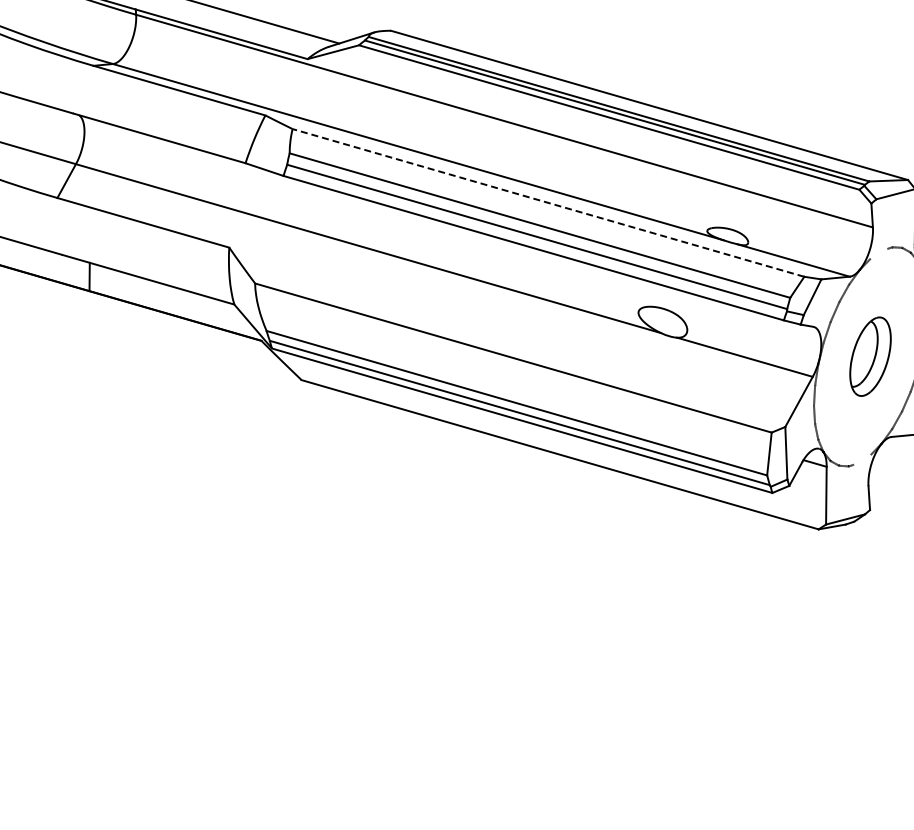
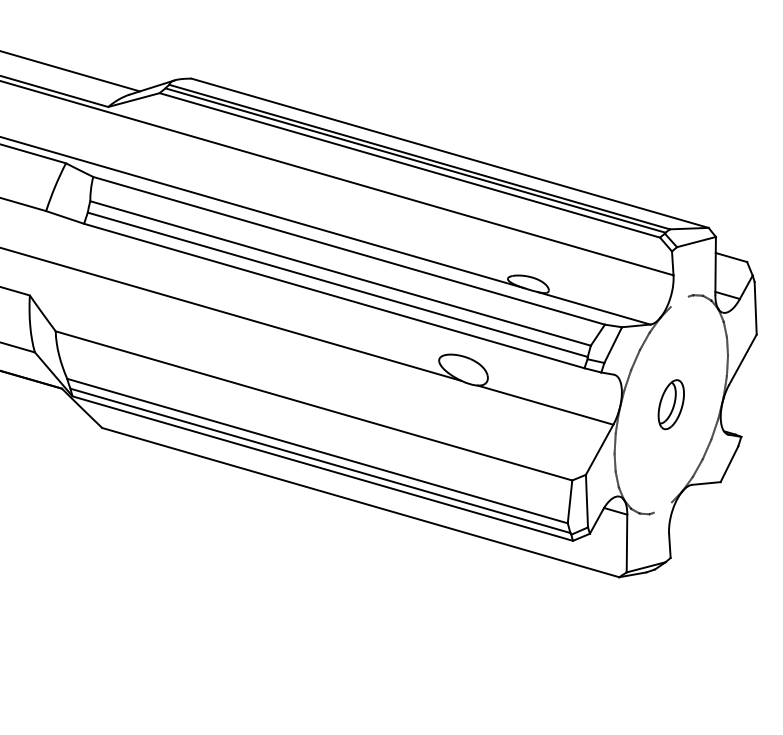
line: (548, 202) -> (349, 250), dashed -> solid
part: (870, 356) -> (671, 404), size x0.62

